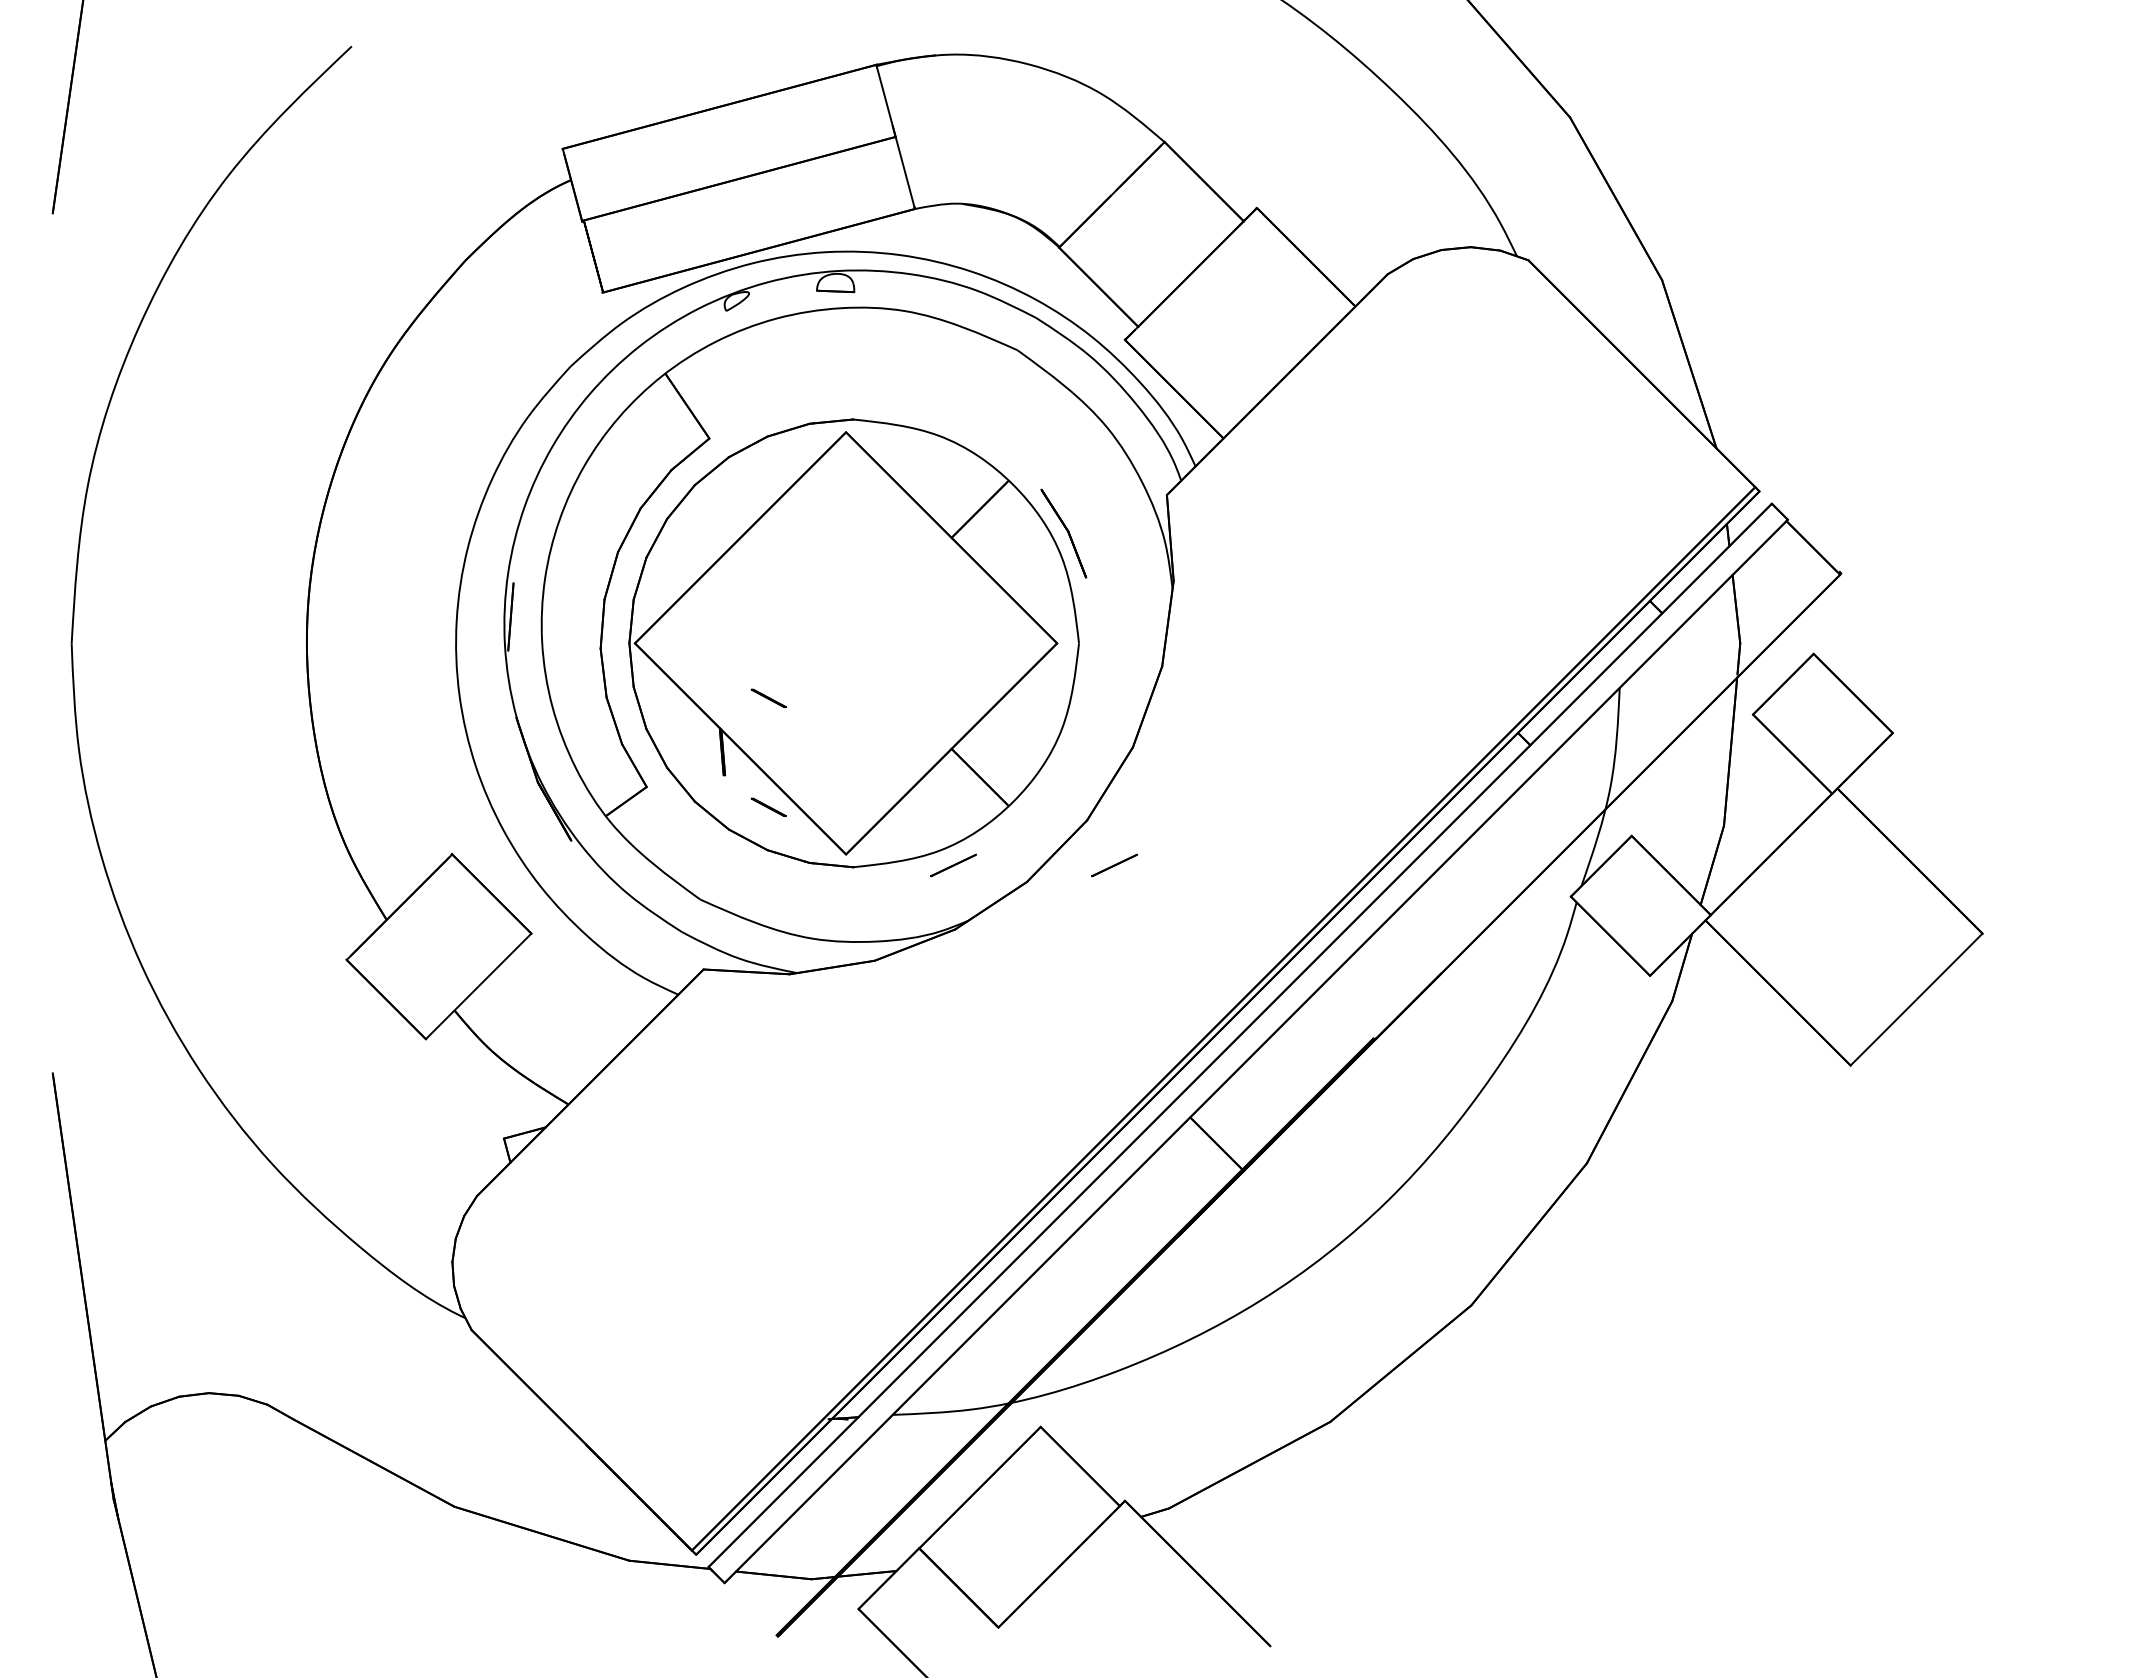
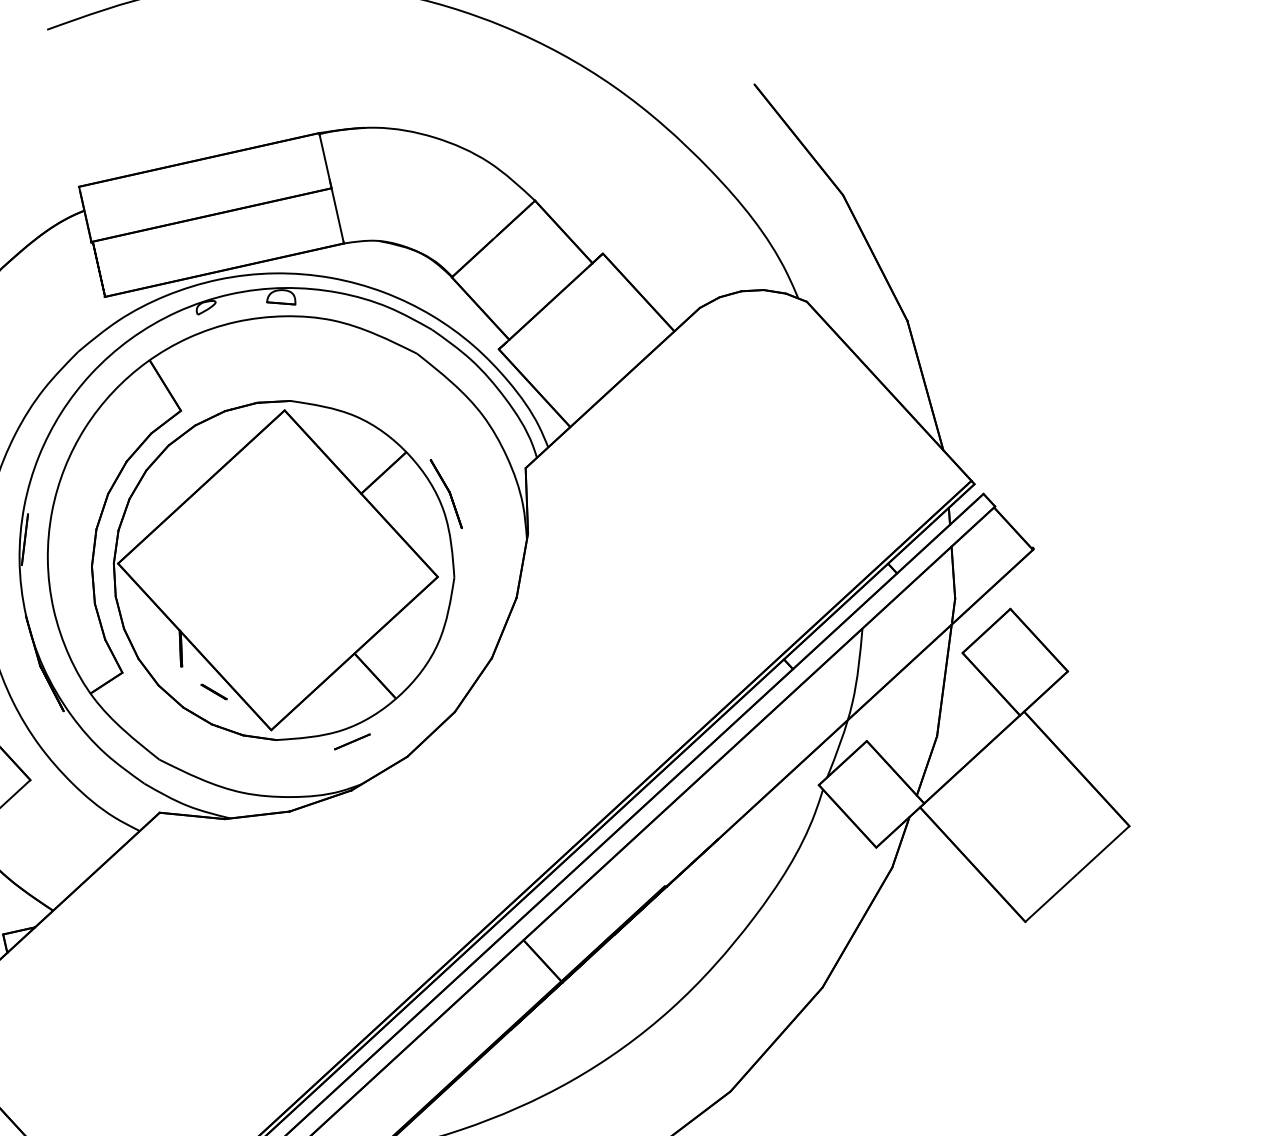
line: (768, 697) -> (217, 608), removed
line: (1114, 865) -> (474, 747), removed

